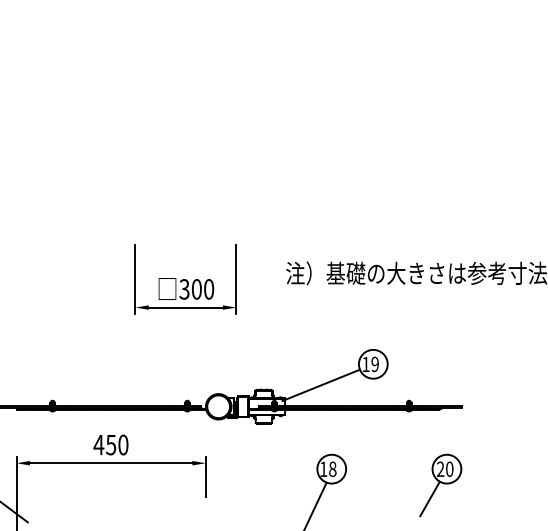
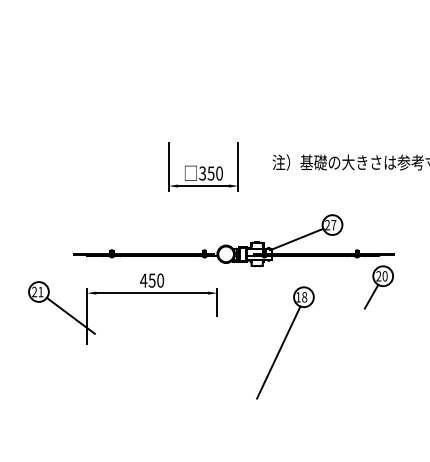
text: (195, 289) -> (210, 173), 300 -> 350
text: (370, 363) -> (330, 224), 19 -> 27
part: (440, 485) -> (378, 287), moved

